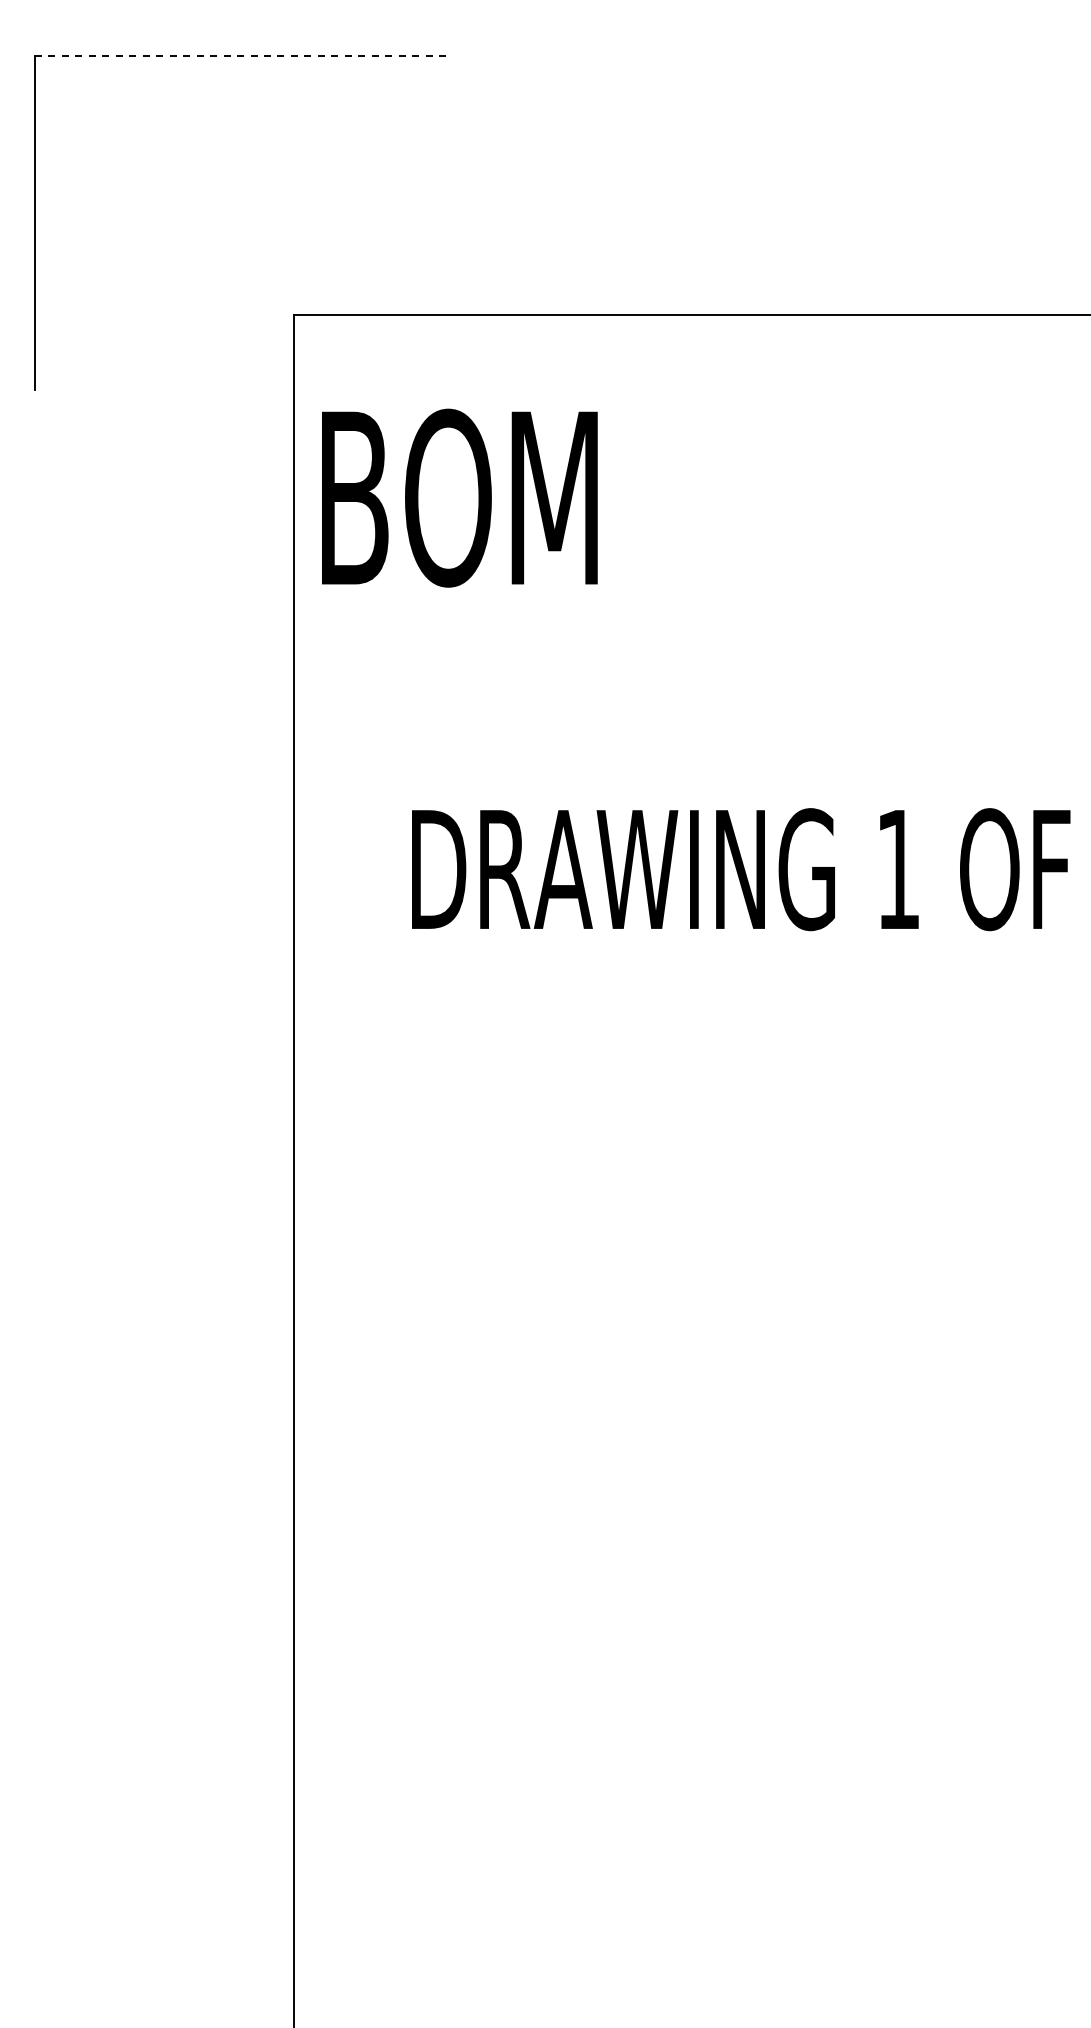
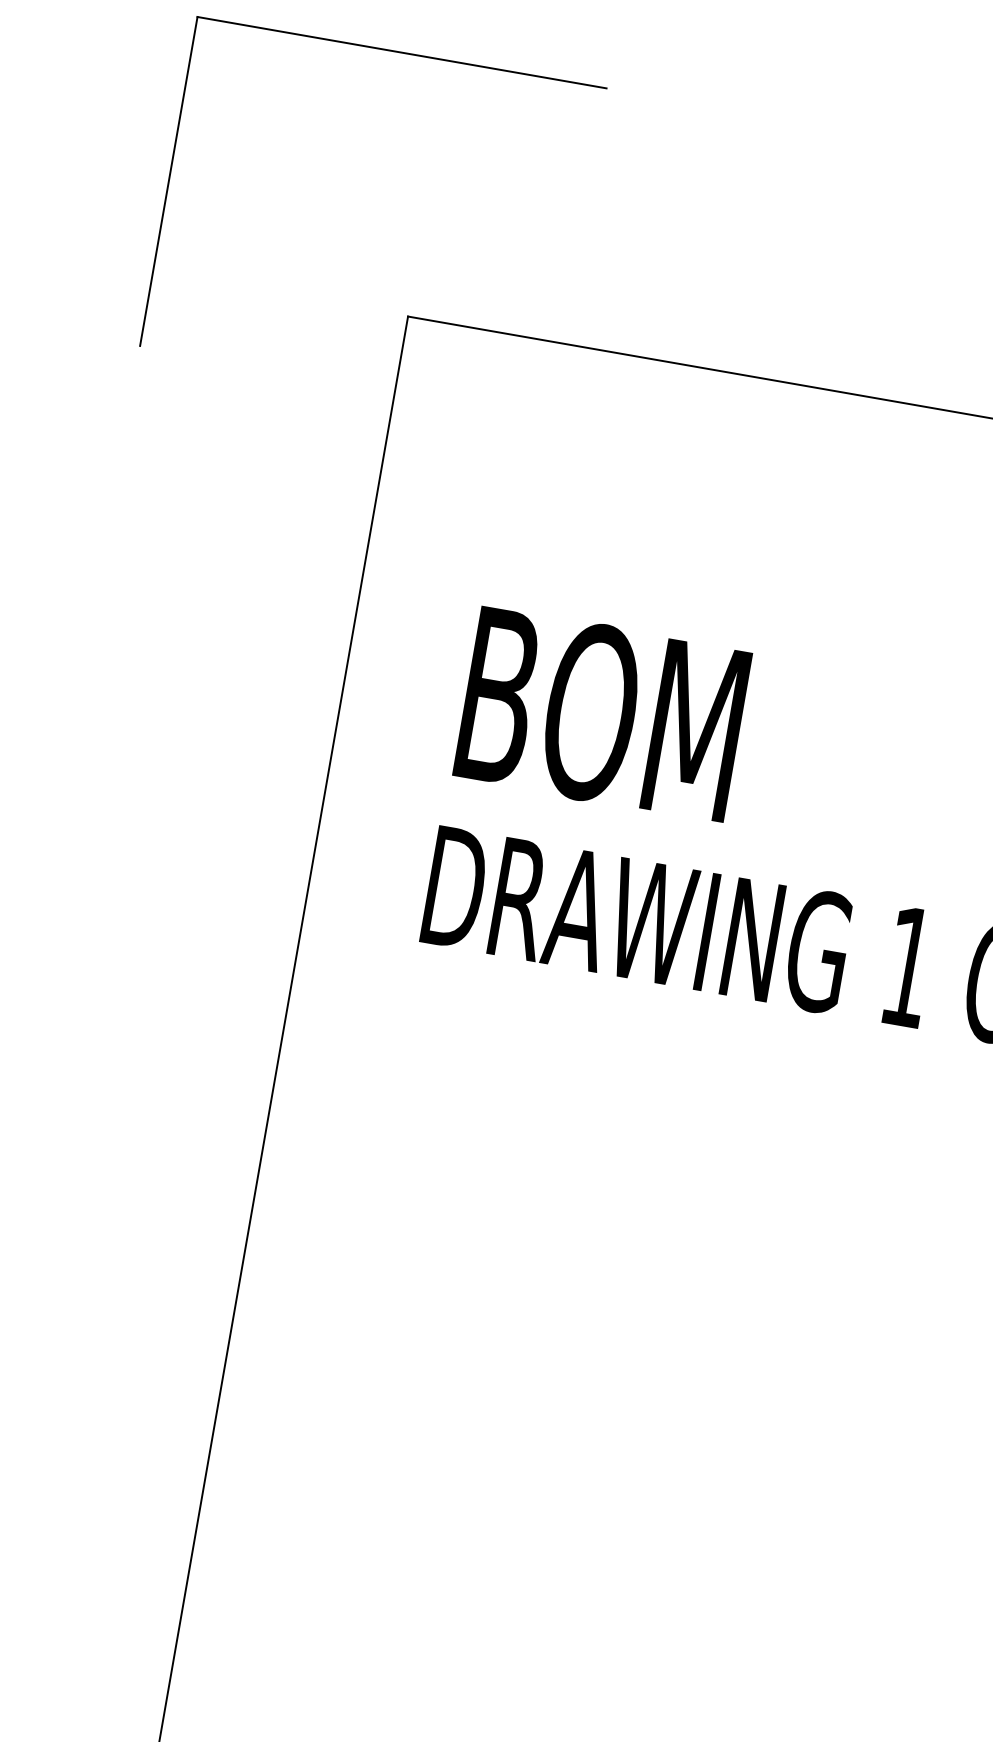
line: (242, 55) -> (402, 52), dashed -> solid
text: (459, 497) -> (602, 713), moved

